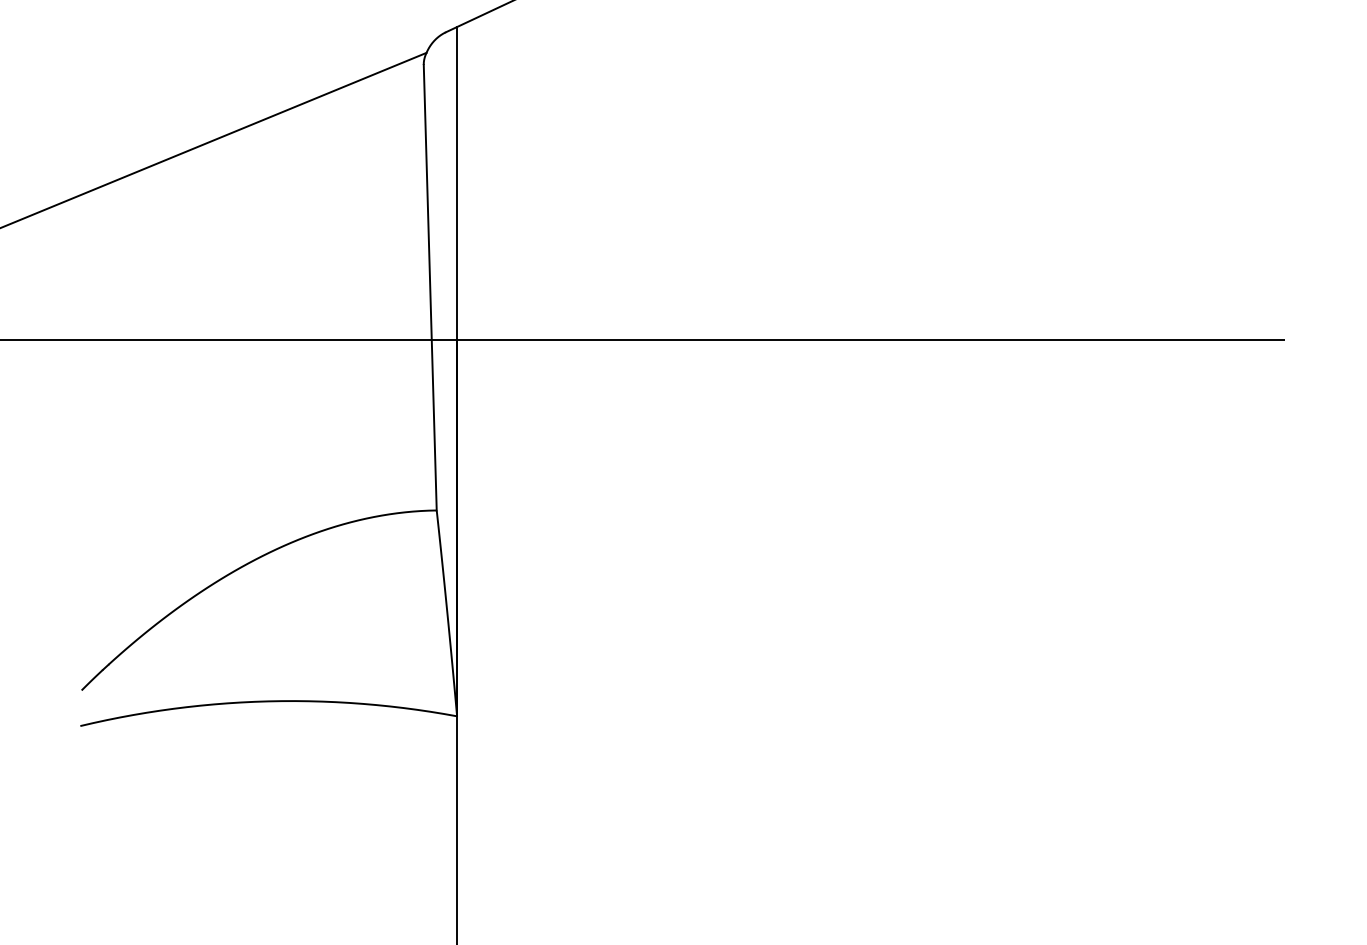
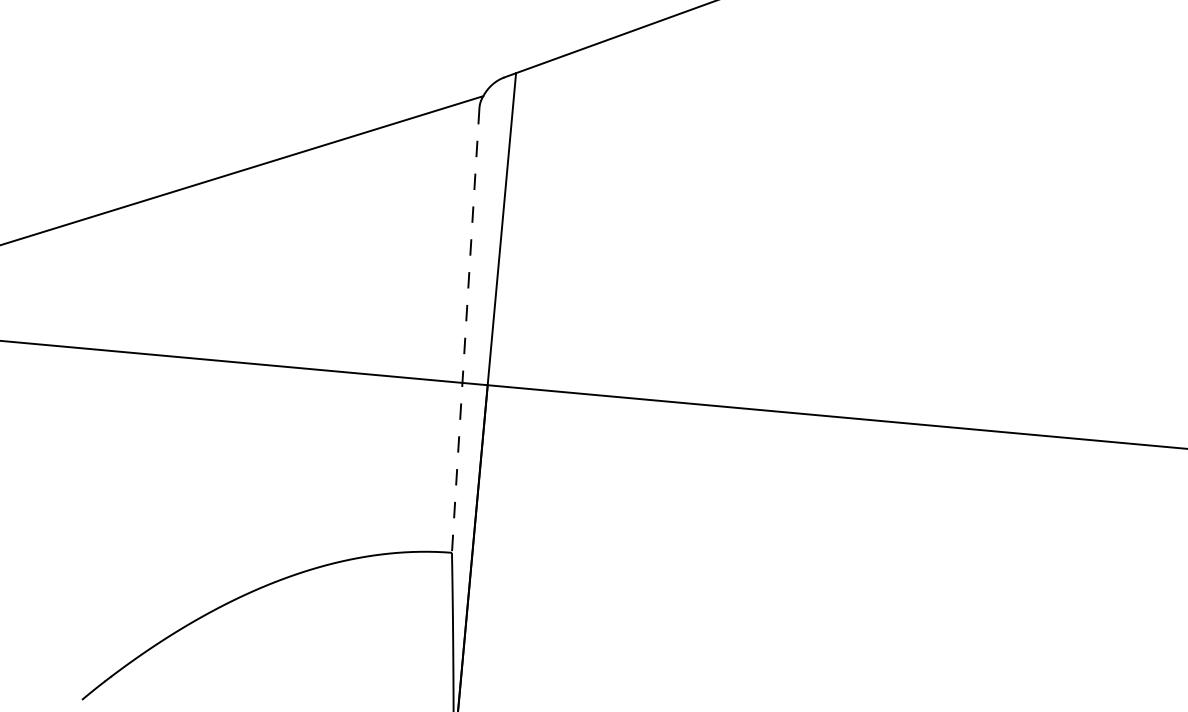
line: (430, 287) -> (465, 330), solid -> dashed

